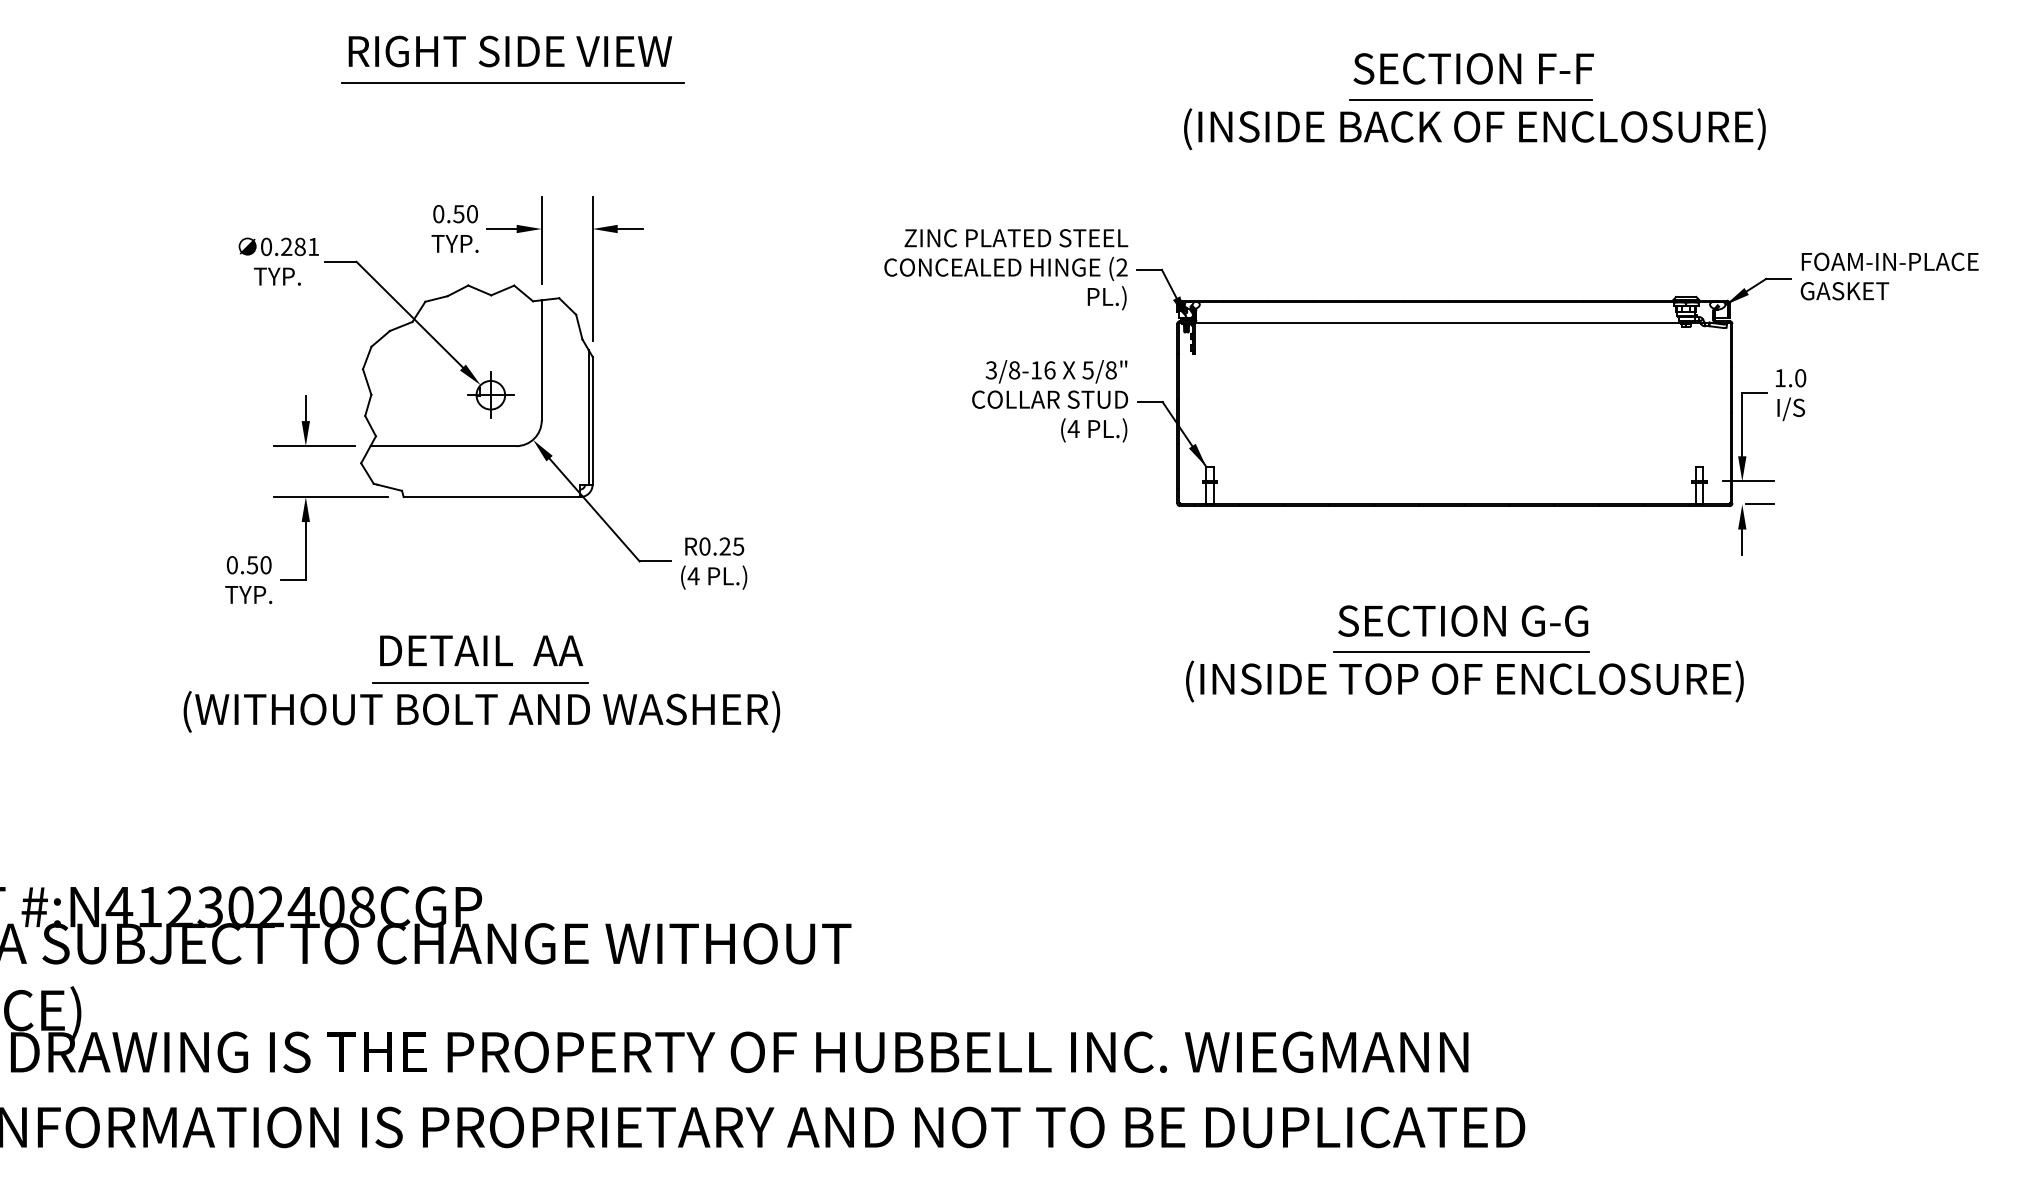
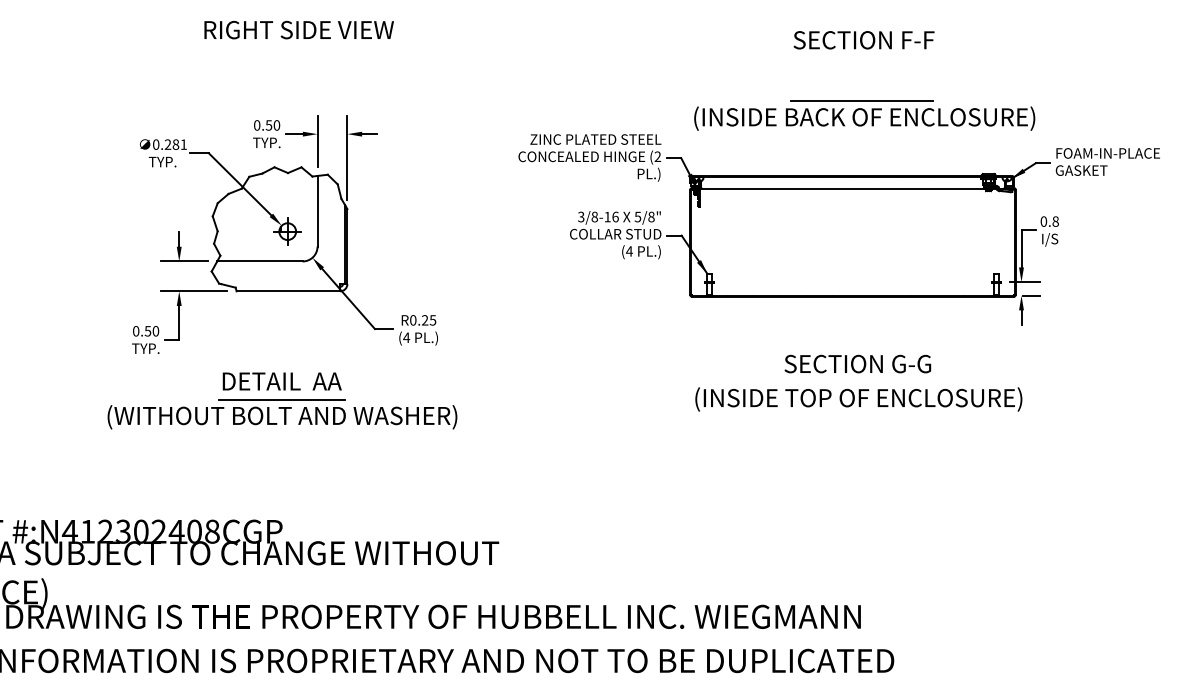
line: (512, 82) -> (300, 48), removed
part: (1474, 123) -> (864, 115), moved
text: (1790, 377) -> (1049, 221), 1.0 -> 0.8
line: (1460, 652) -> (856, 382), removed

